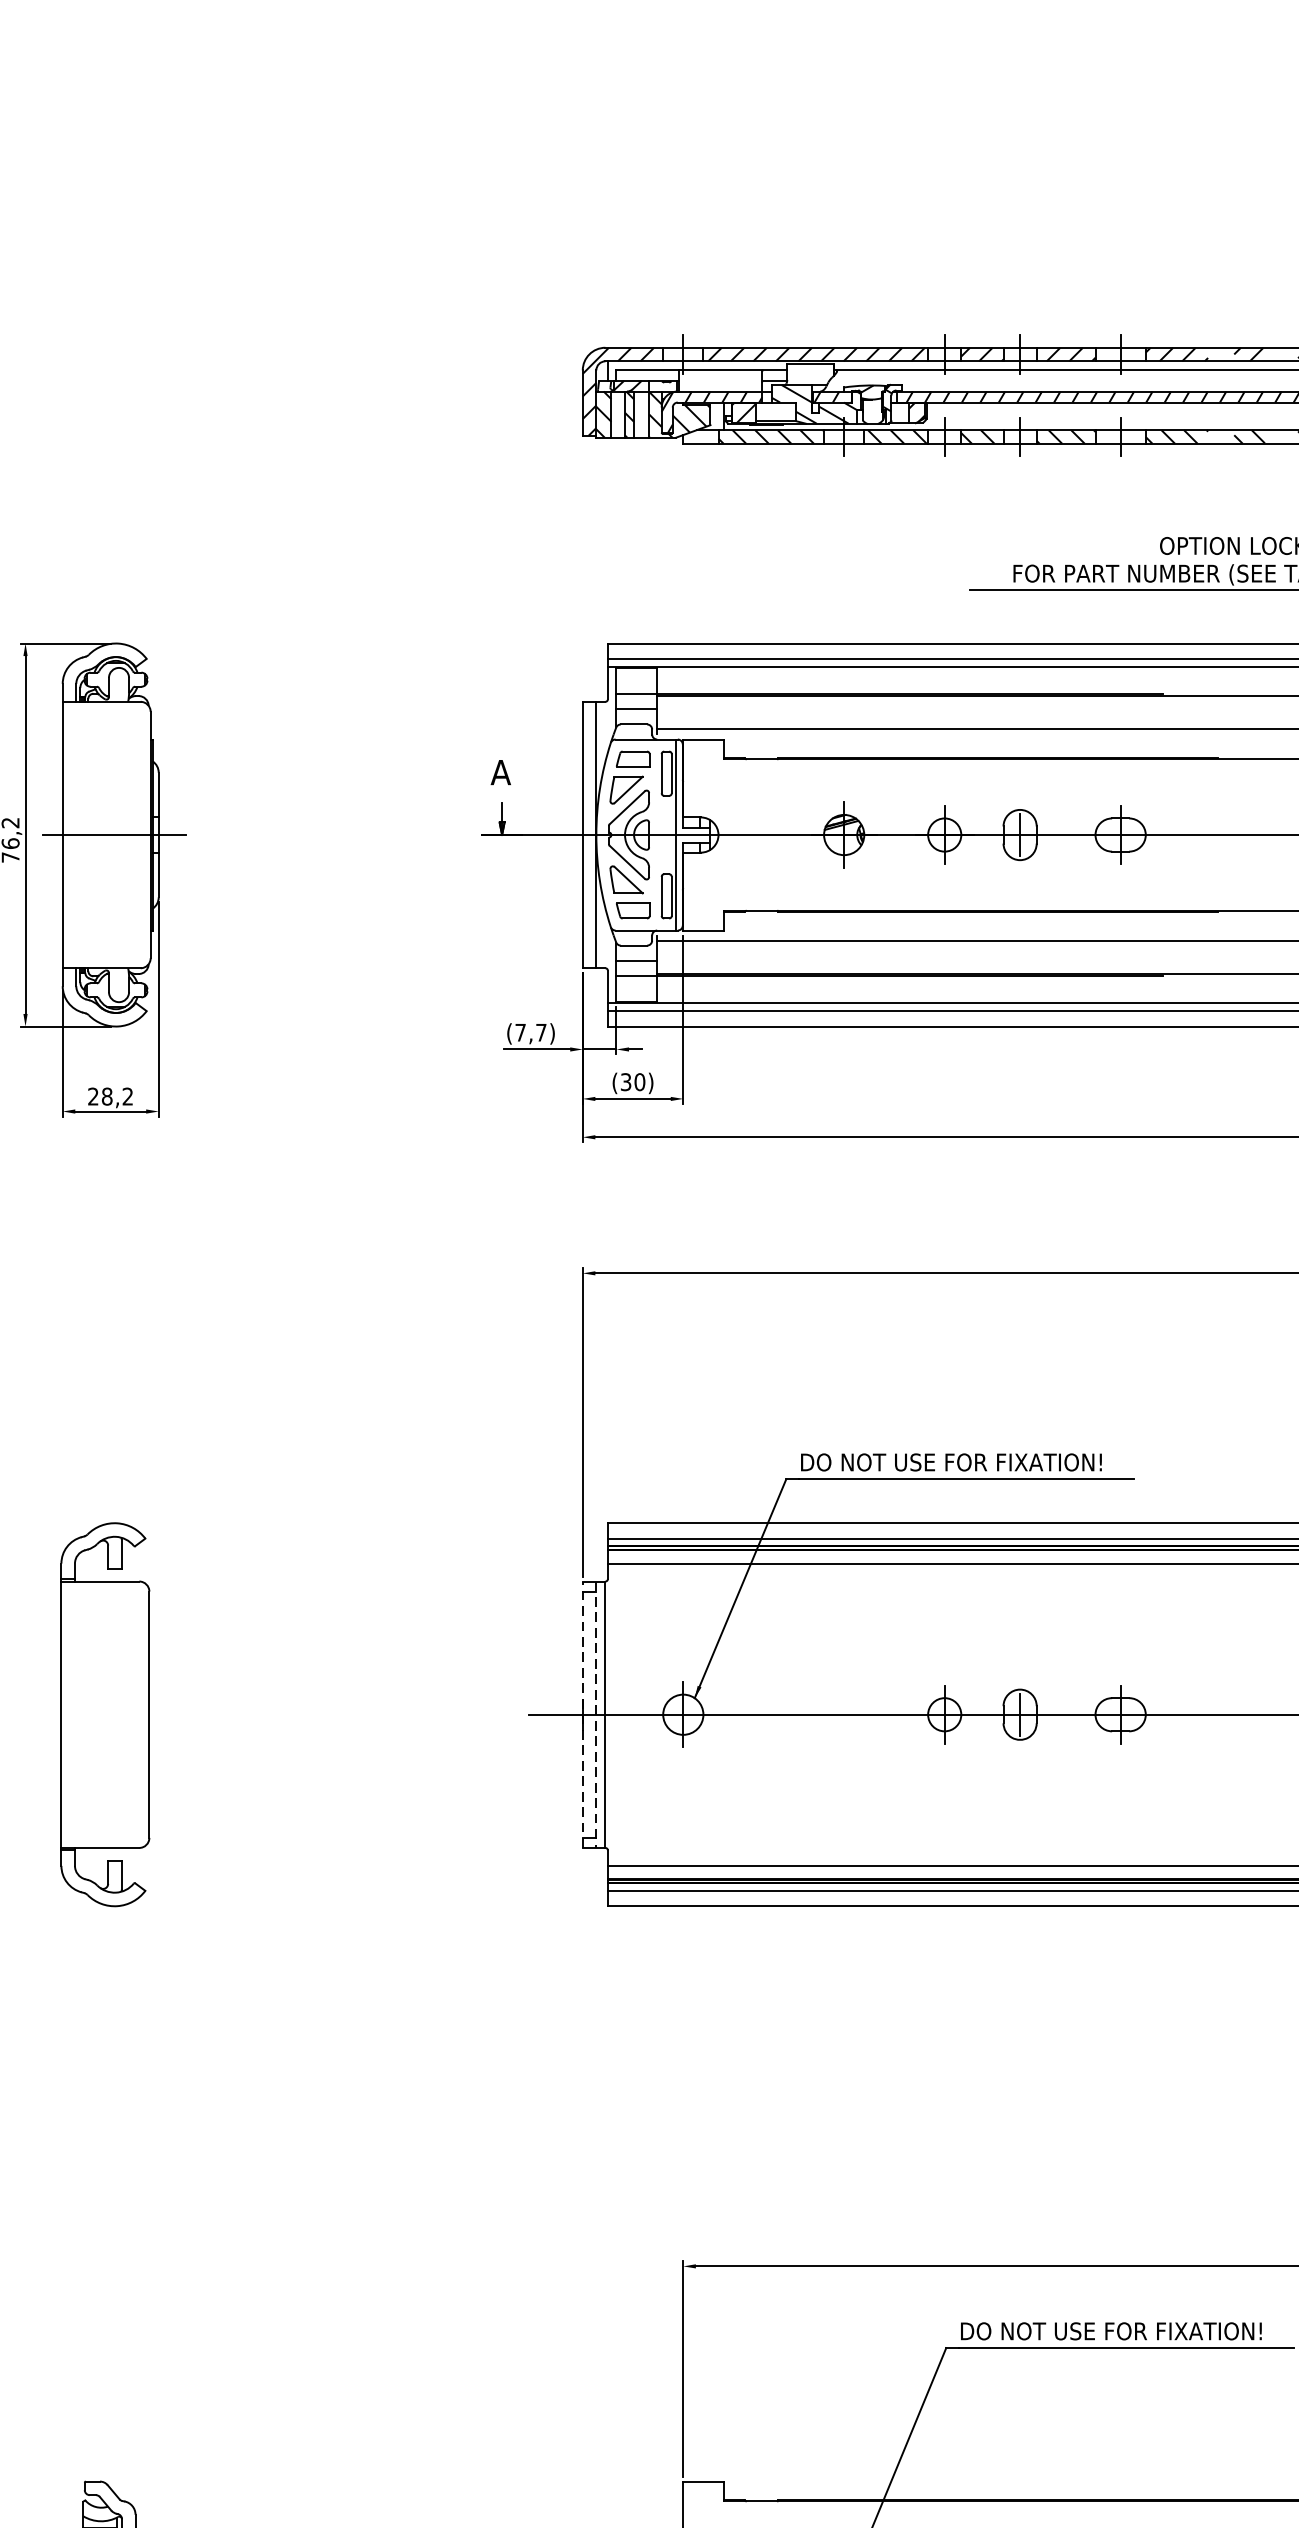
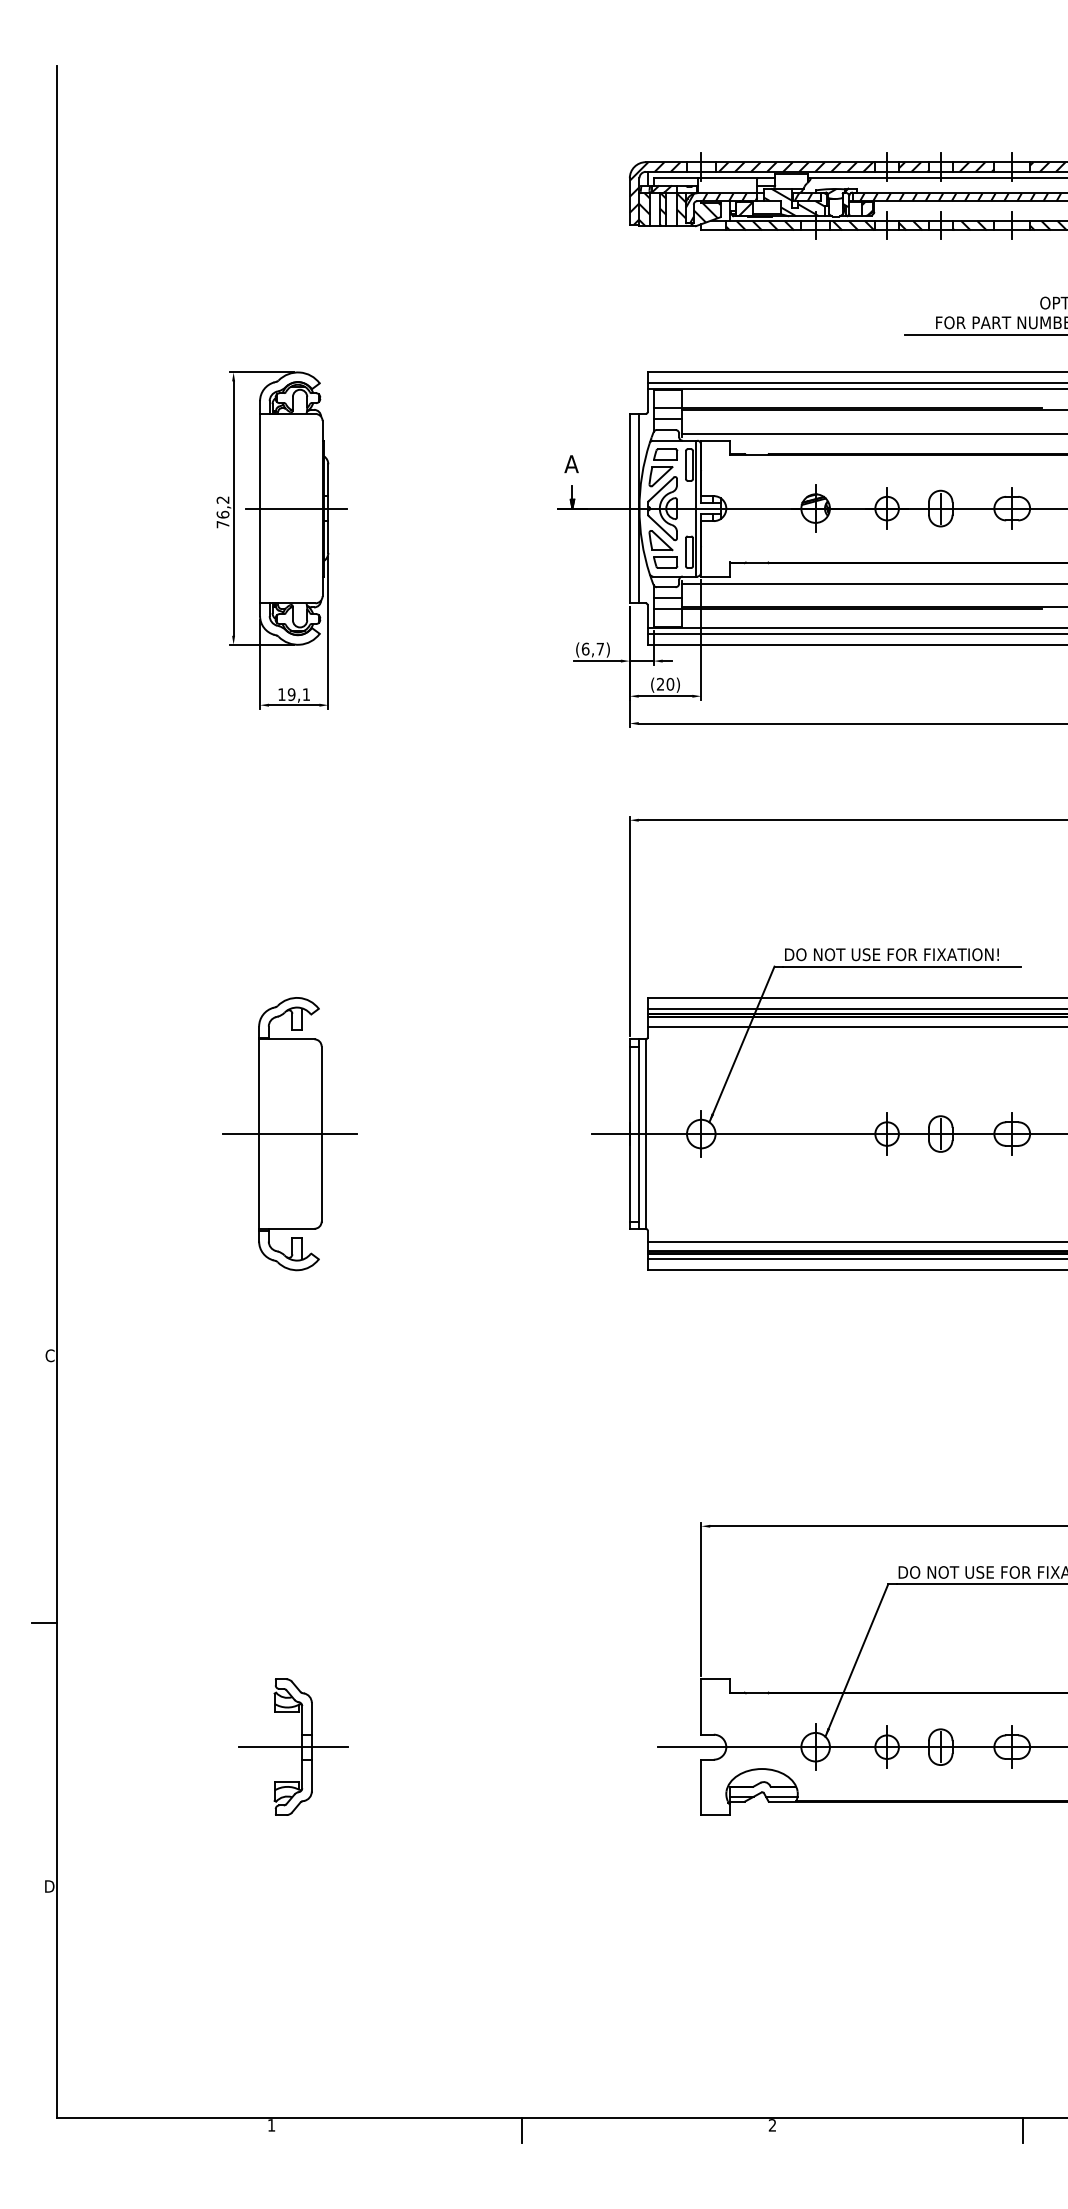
text: (520, 1031) -> (585, 648), (7,7) -> (6,7)
text: (625, 1082) -> (660, 684), (30) -> (20)
text: (109, 1096) -> (293, 694), 28,2 -> 19,1
line: (105, 1715) -> (290, 1134), added
line: (582, 1715) -> (629, 1134), dashed -> solid
line: (596, 1715) -> (639, 1134), dashed -> solid

